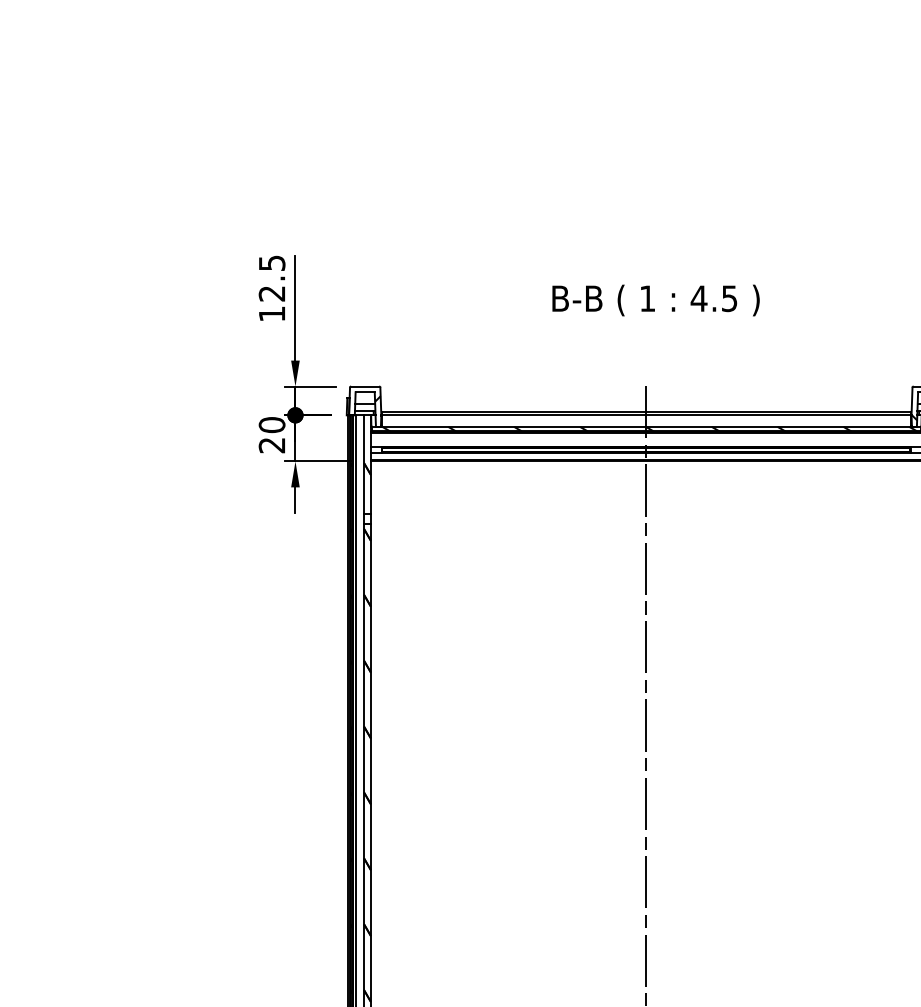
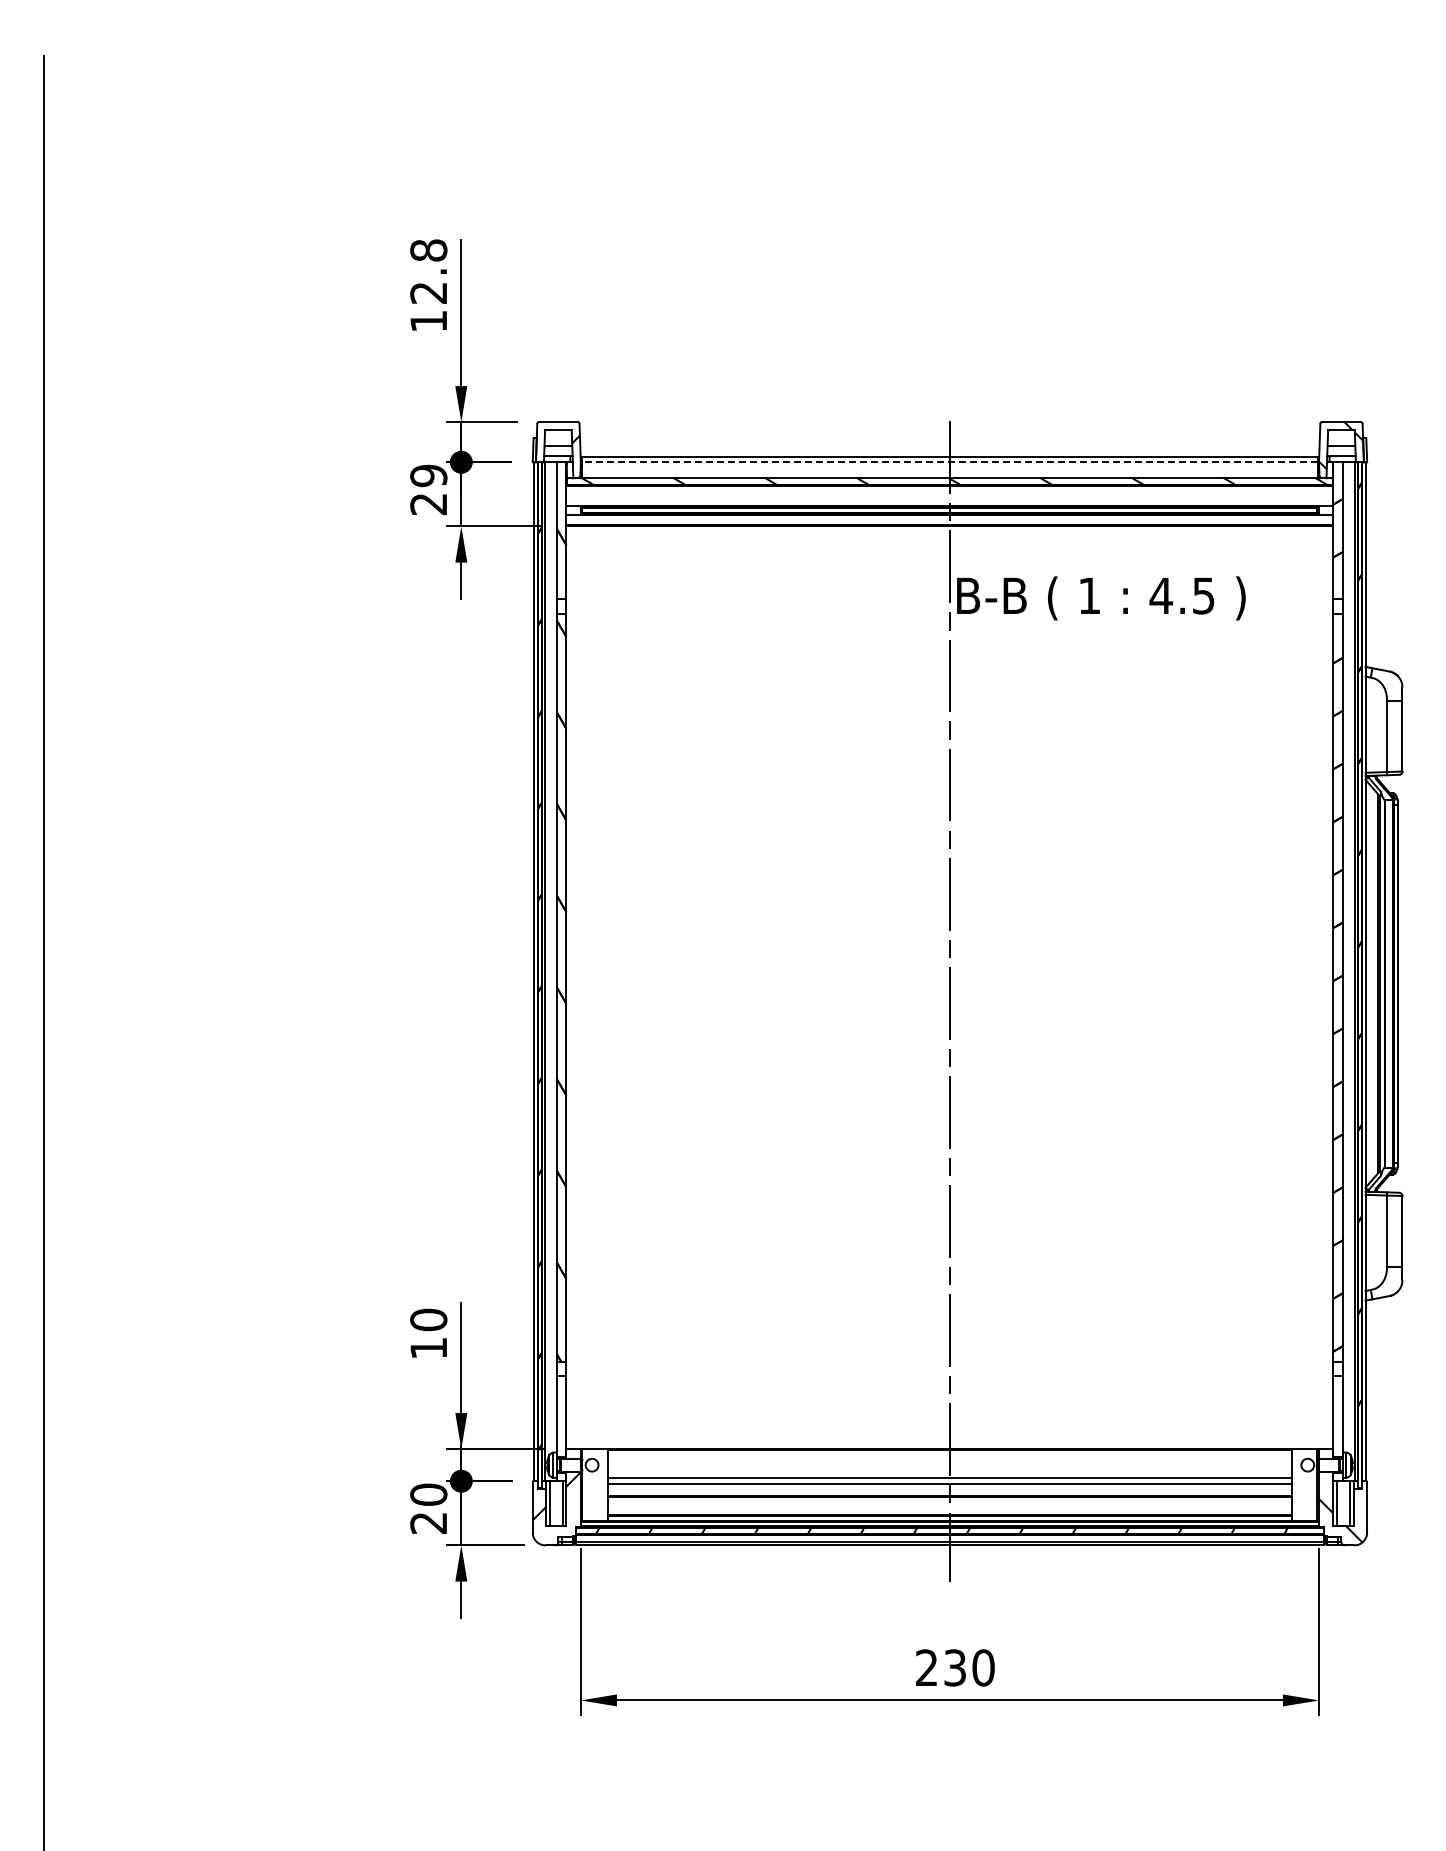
text: (271, 263) -> (428, 250), 12.5 -> 12.8
text: (656, 300) -> (1101, 598), moved
line: (646, 415) -> (949, 462), solid -> dashed
text: (271, 424) -> (428, 475), 20 -> 29

